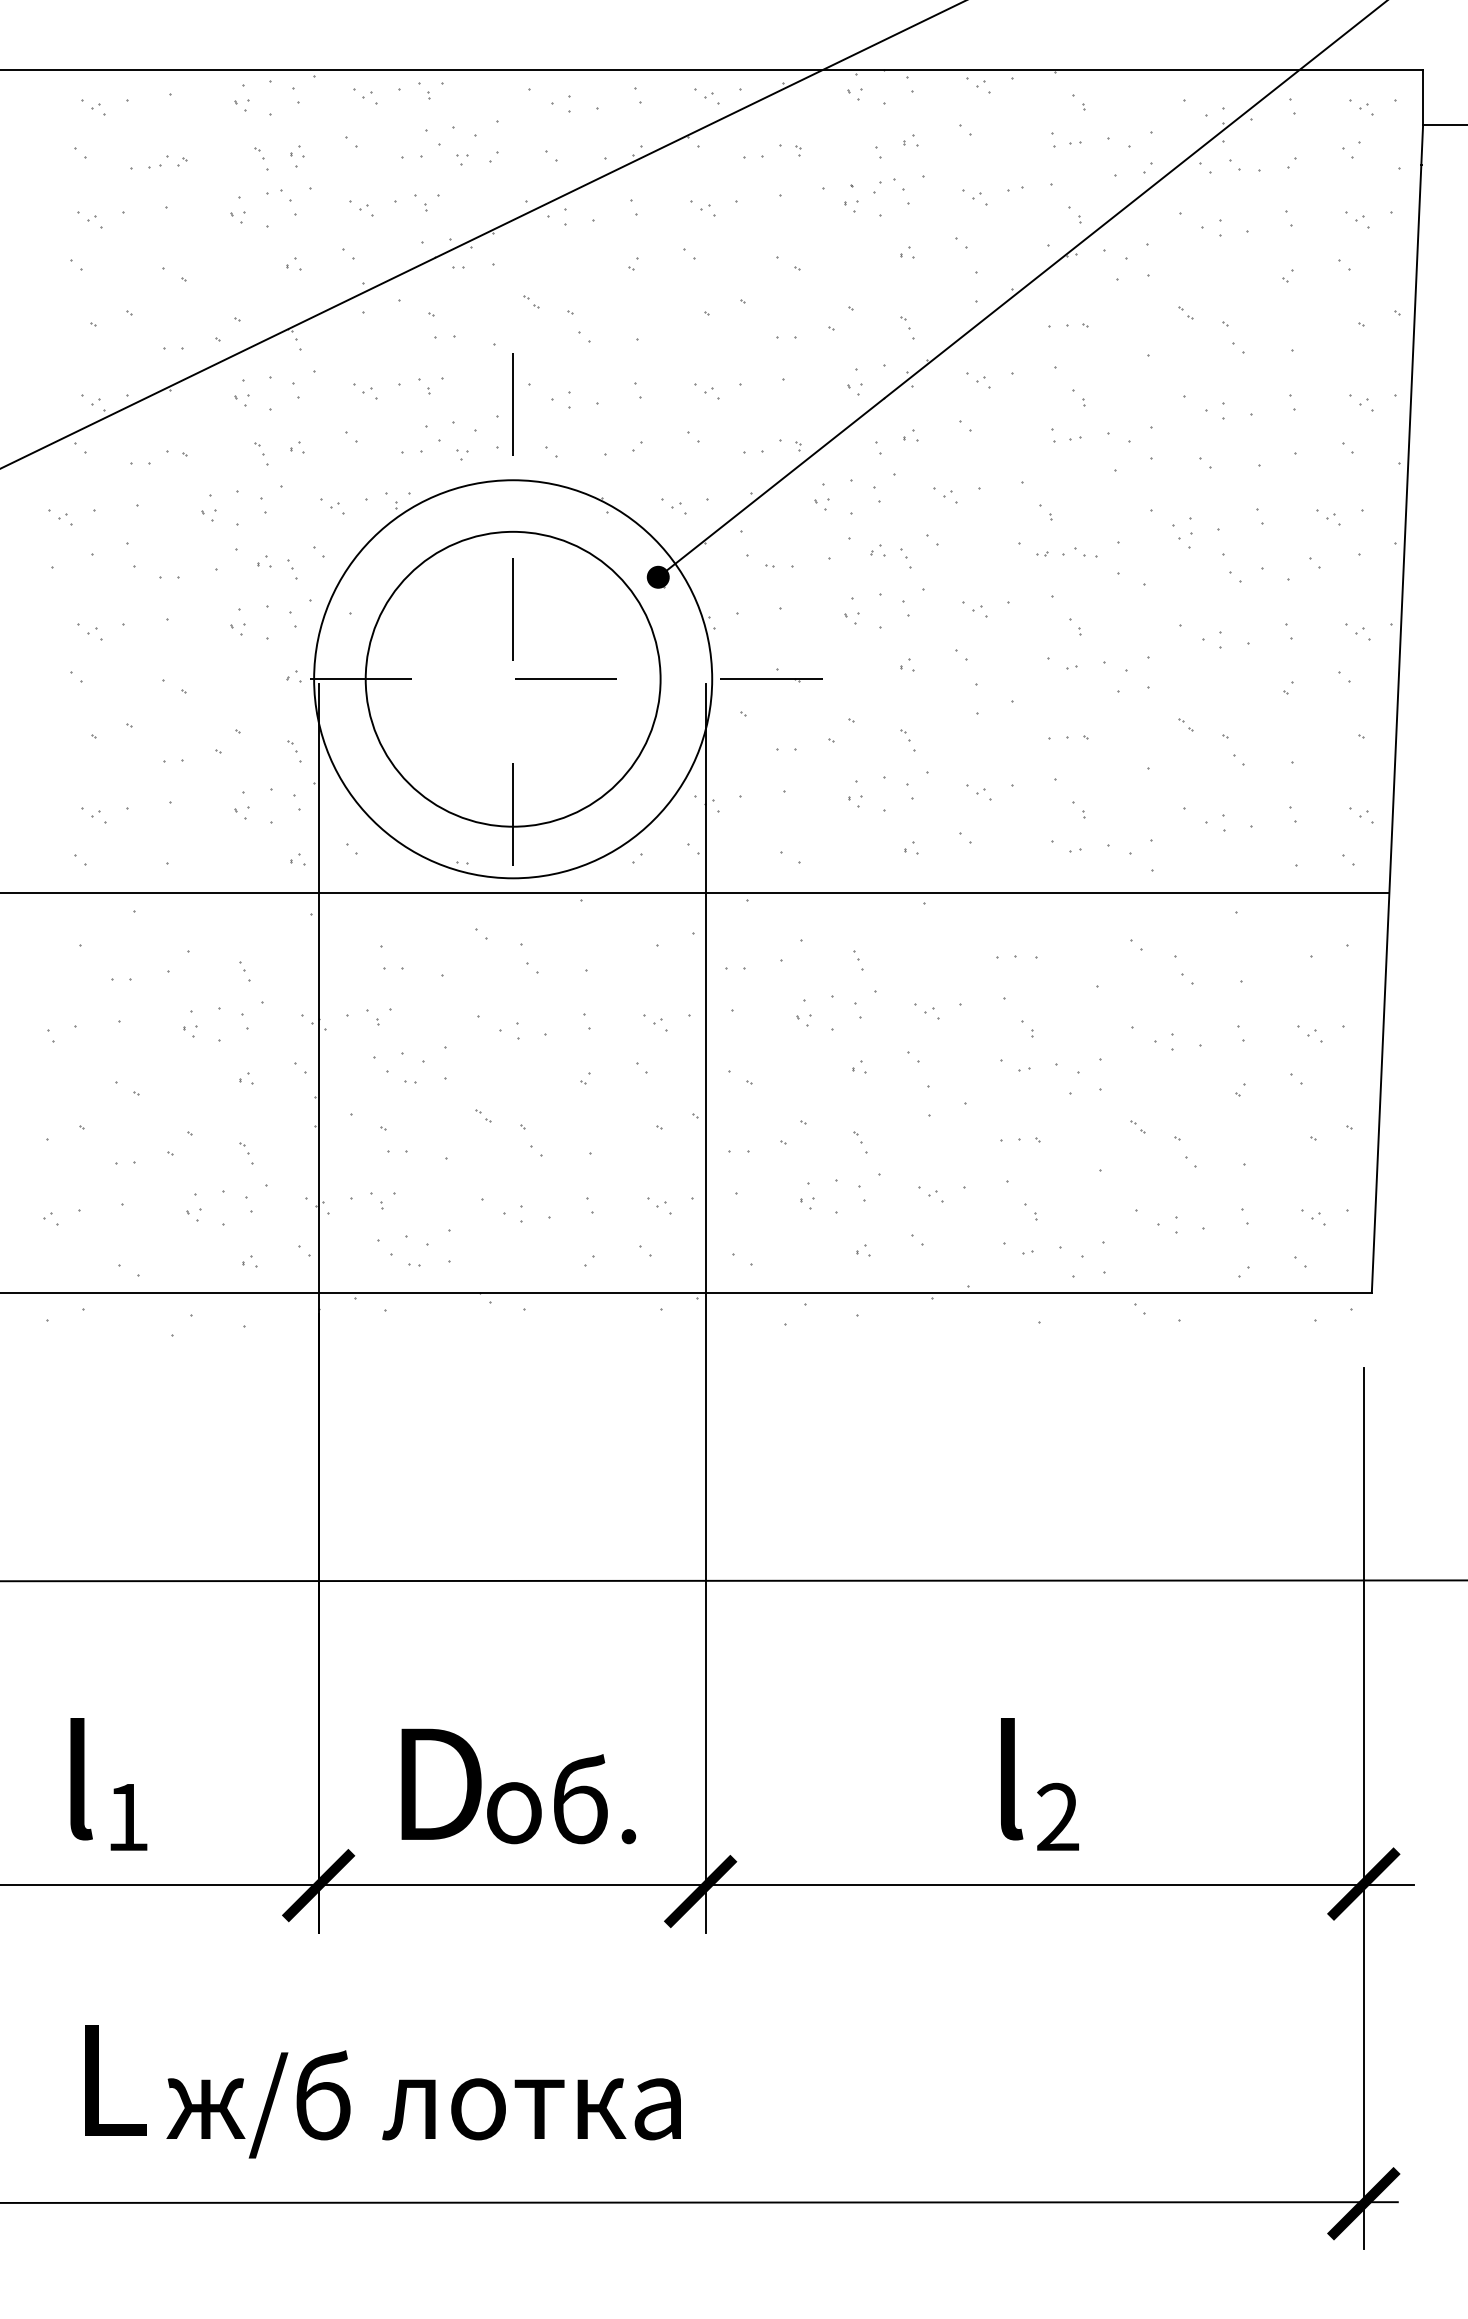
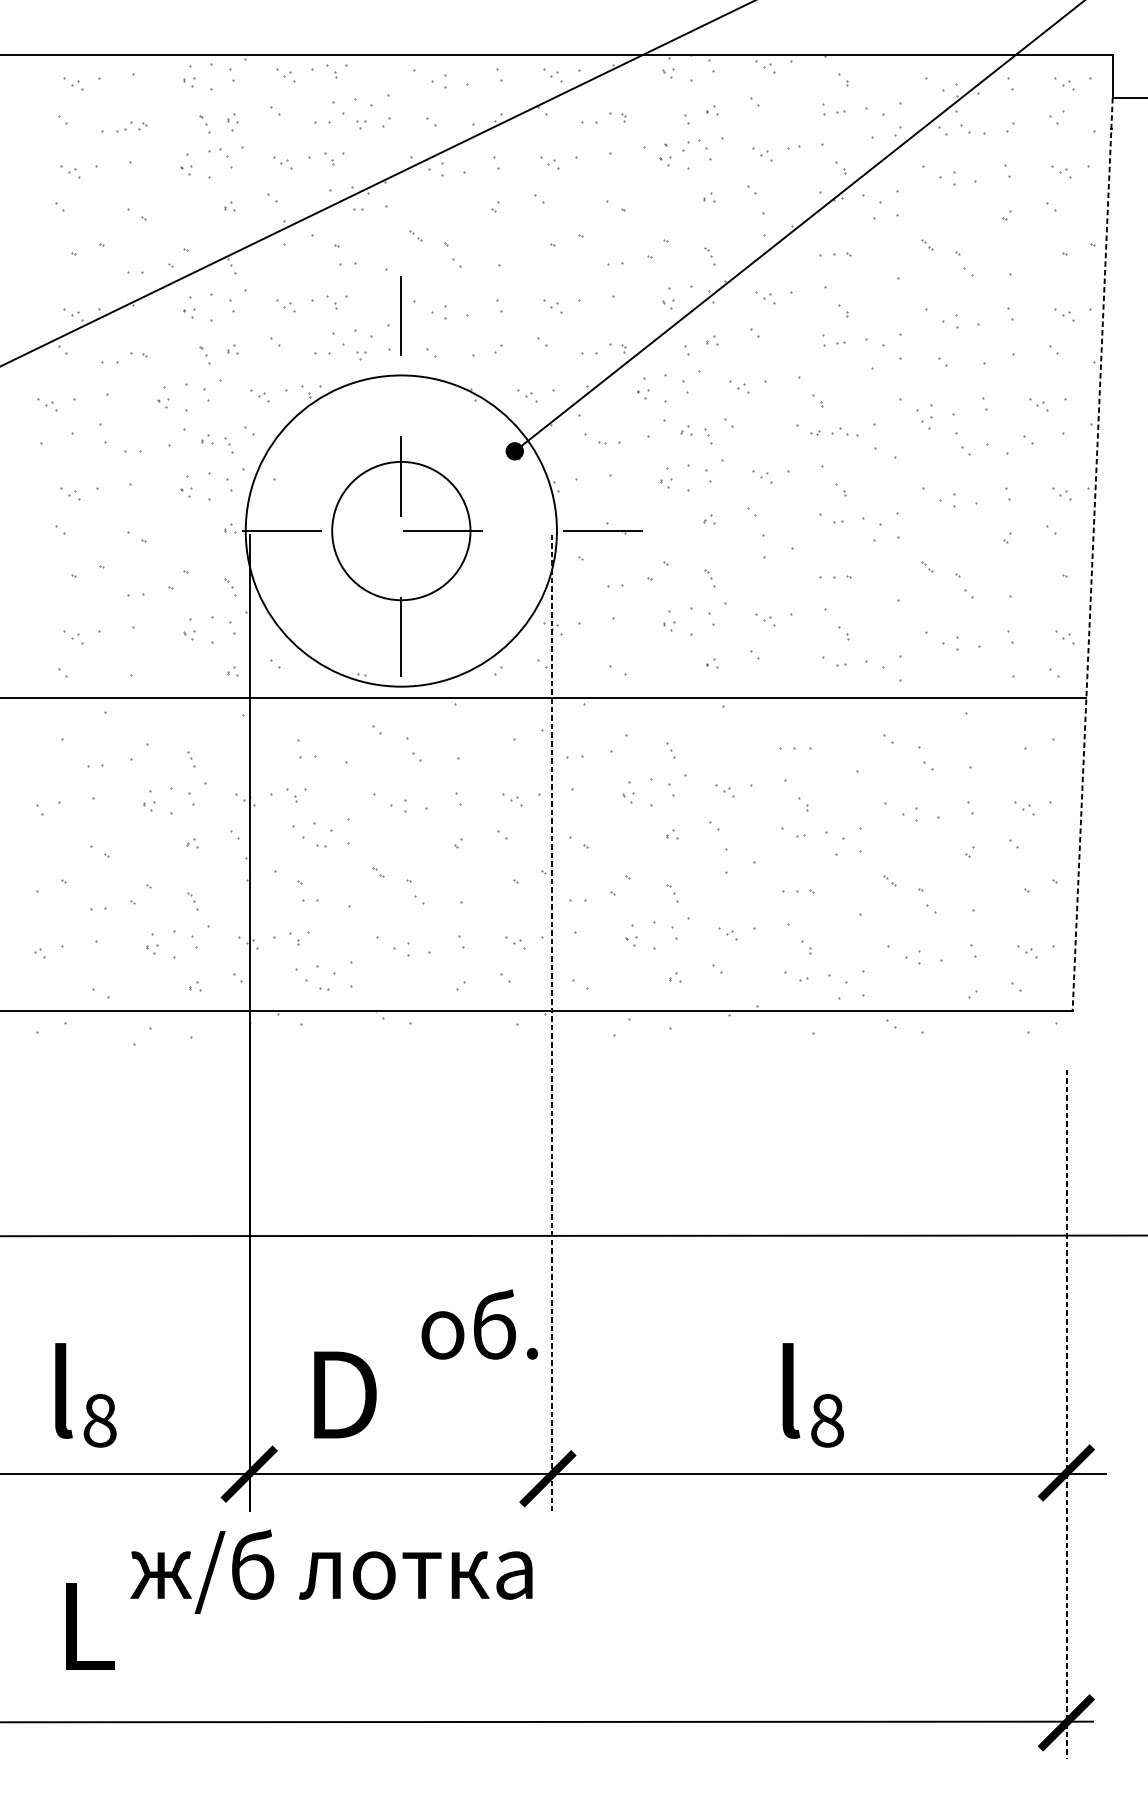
circle: (512, 678) -> (400, 530), size x0.6
line: (1397, 709) -> (1092, 554), solid -> dashed
line: (705, 1308) -> (551, 1022), solid -> dashed
text: (561, 1799) -> (479, 1324), moved
line: (1364, 1808) -> (1066, 1413), solid -> dashed
text: (1058, 1816) -> (827, 1420), 2 -> 8
text: (127, 1817) -> (99, 1420), 1 -> 8
text: (423, 2104) -> (331, 1571), moved

